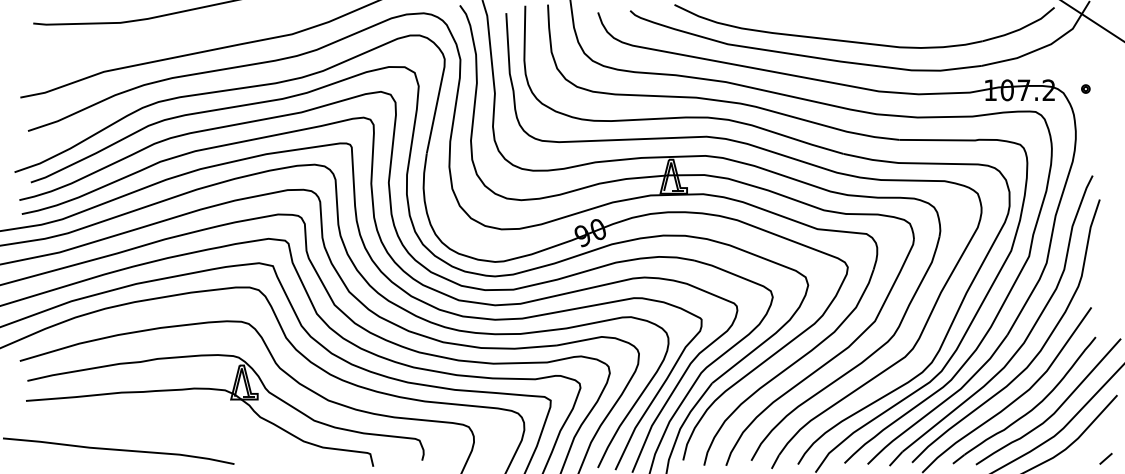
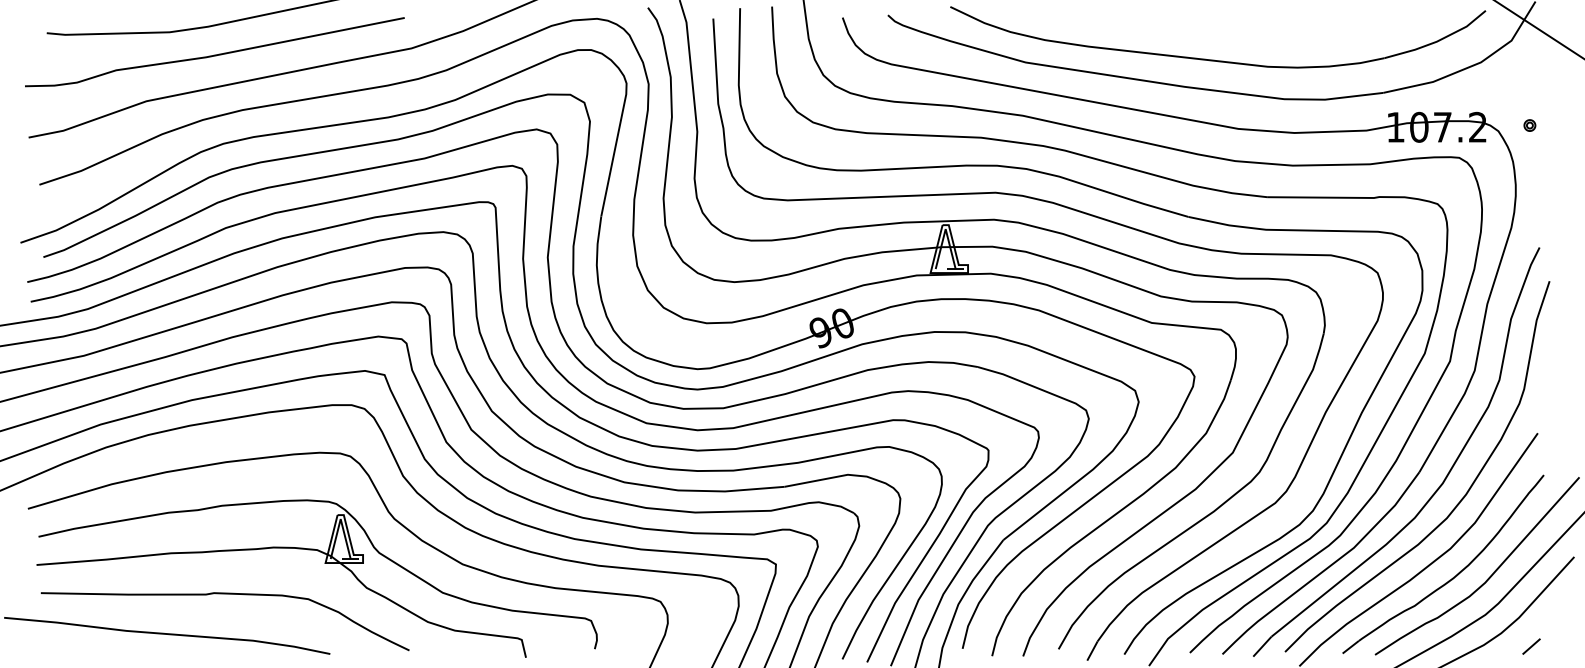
curve: (152, 38) -> (214, 54), added
curve: (159, 422) -> (224, 595), added
line: (1105, 458) -> (1530, 646), moved

